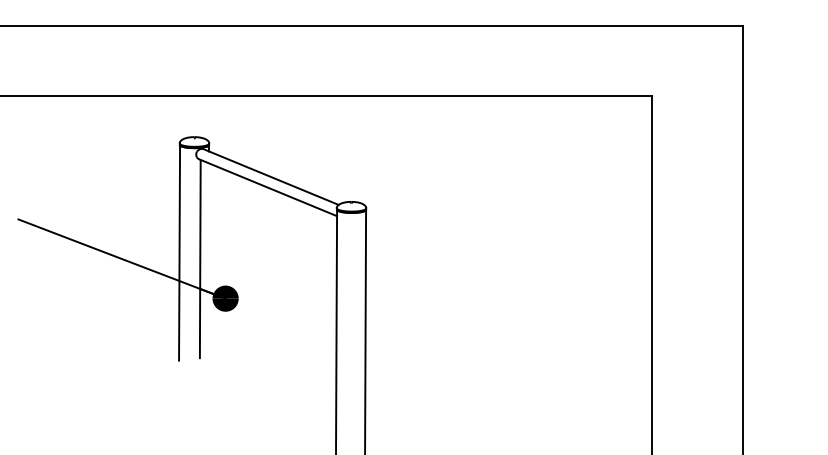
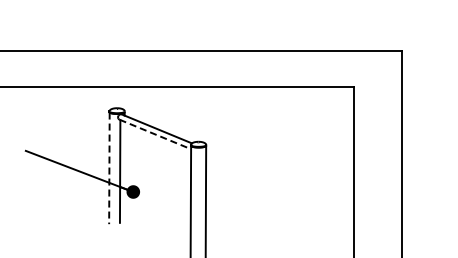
line: (268, 187) -> (155, 134), solid -> dashed
line: (179, 253) -> (109, 168), solid -> dashed

